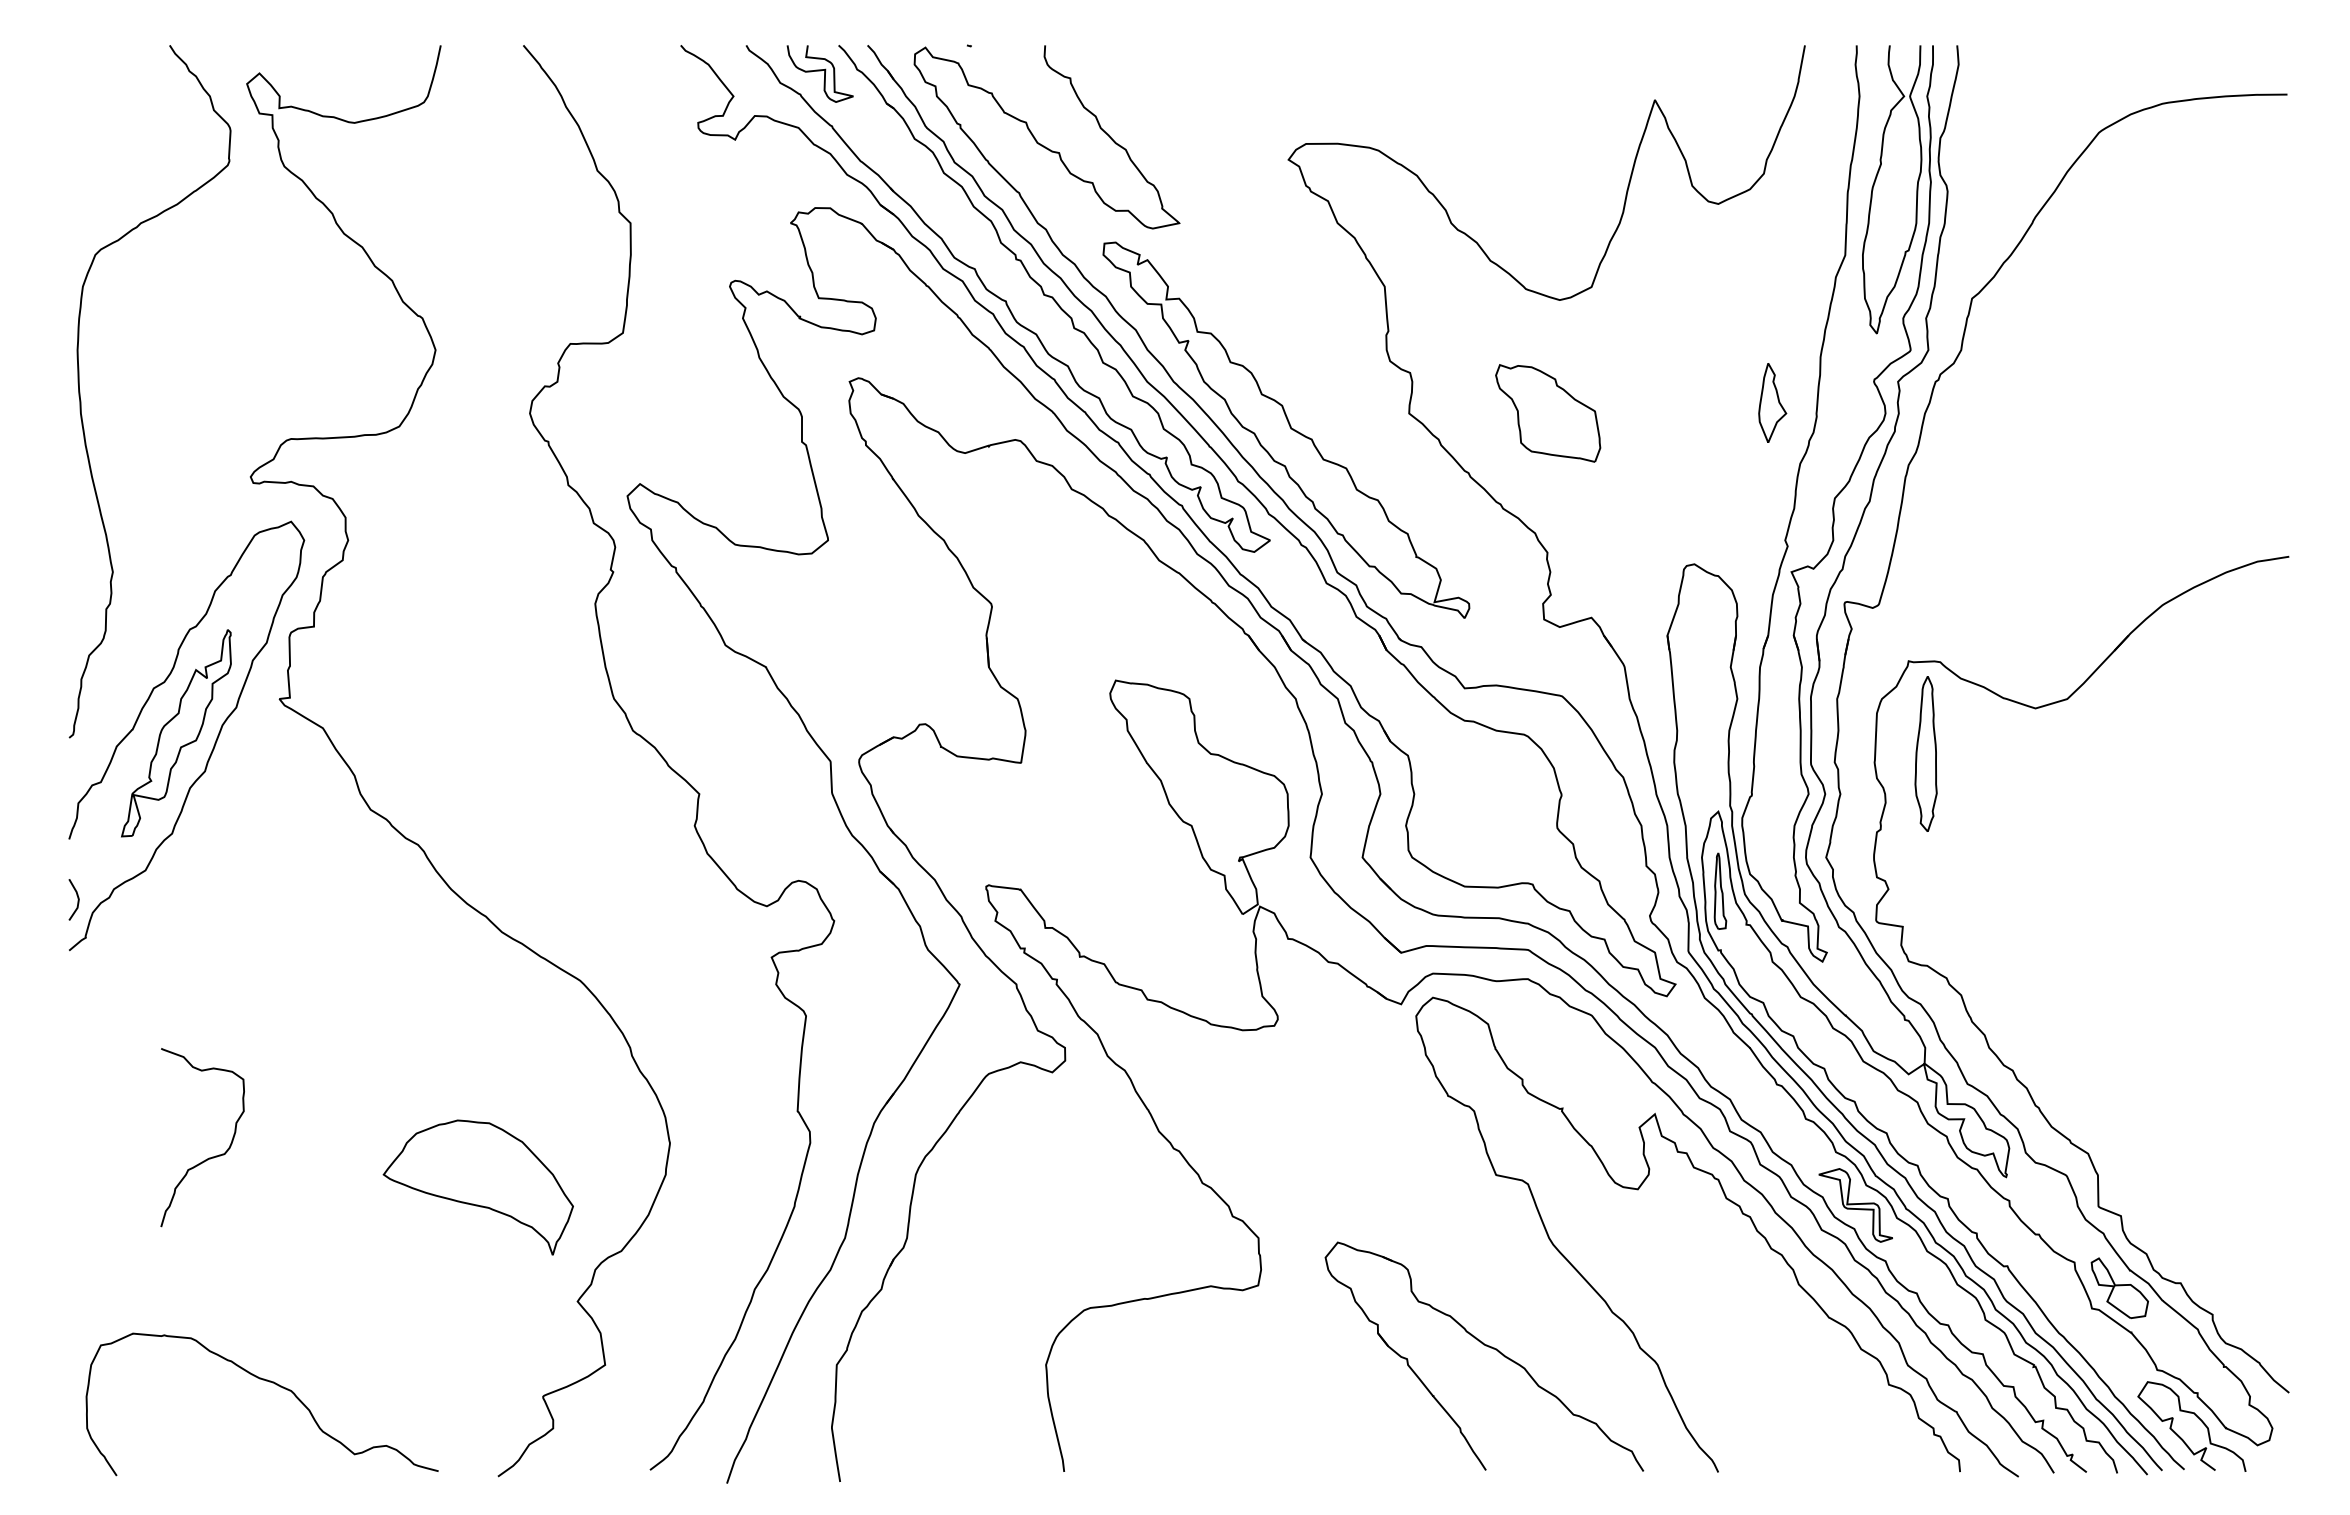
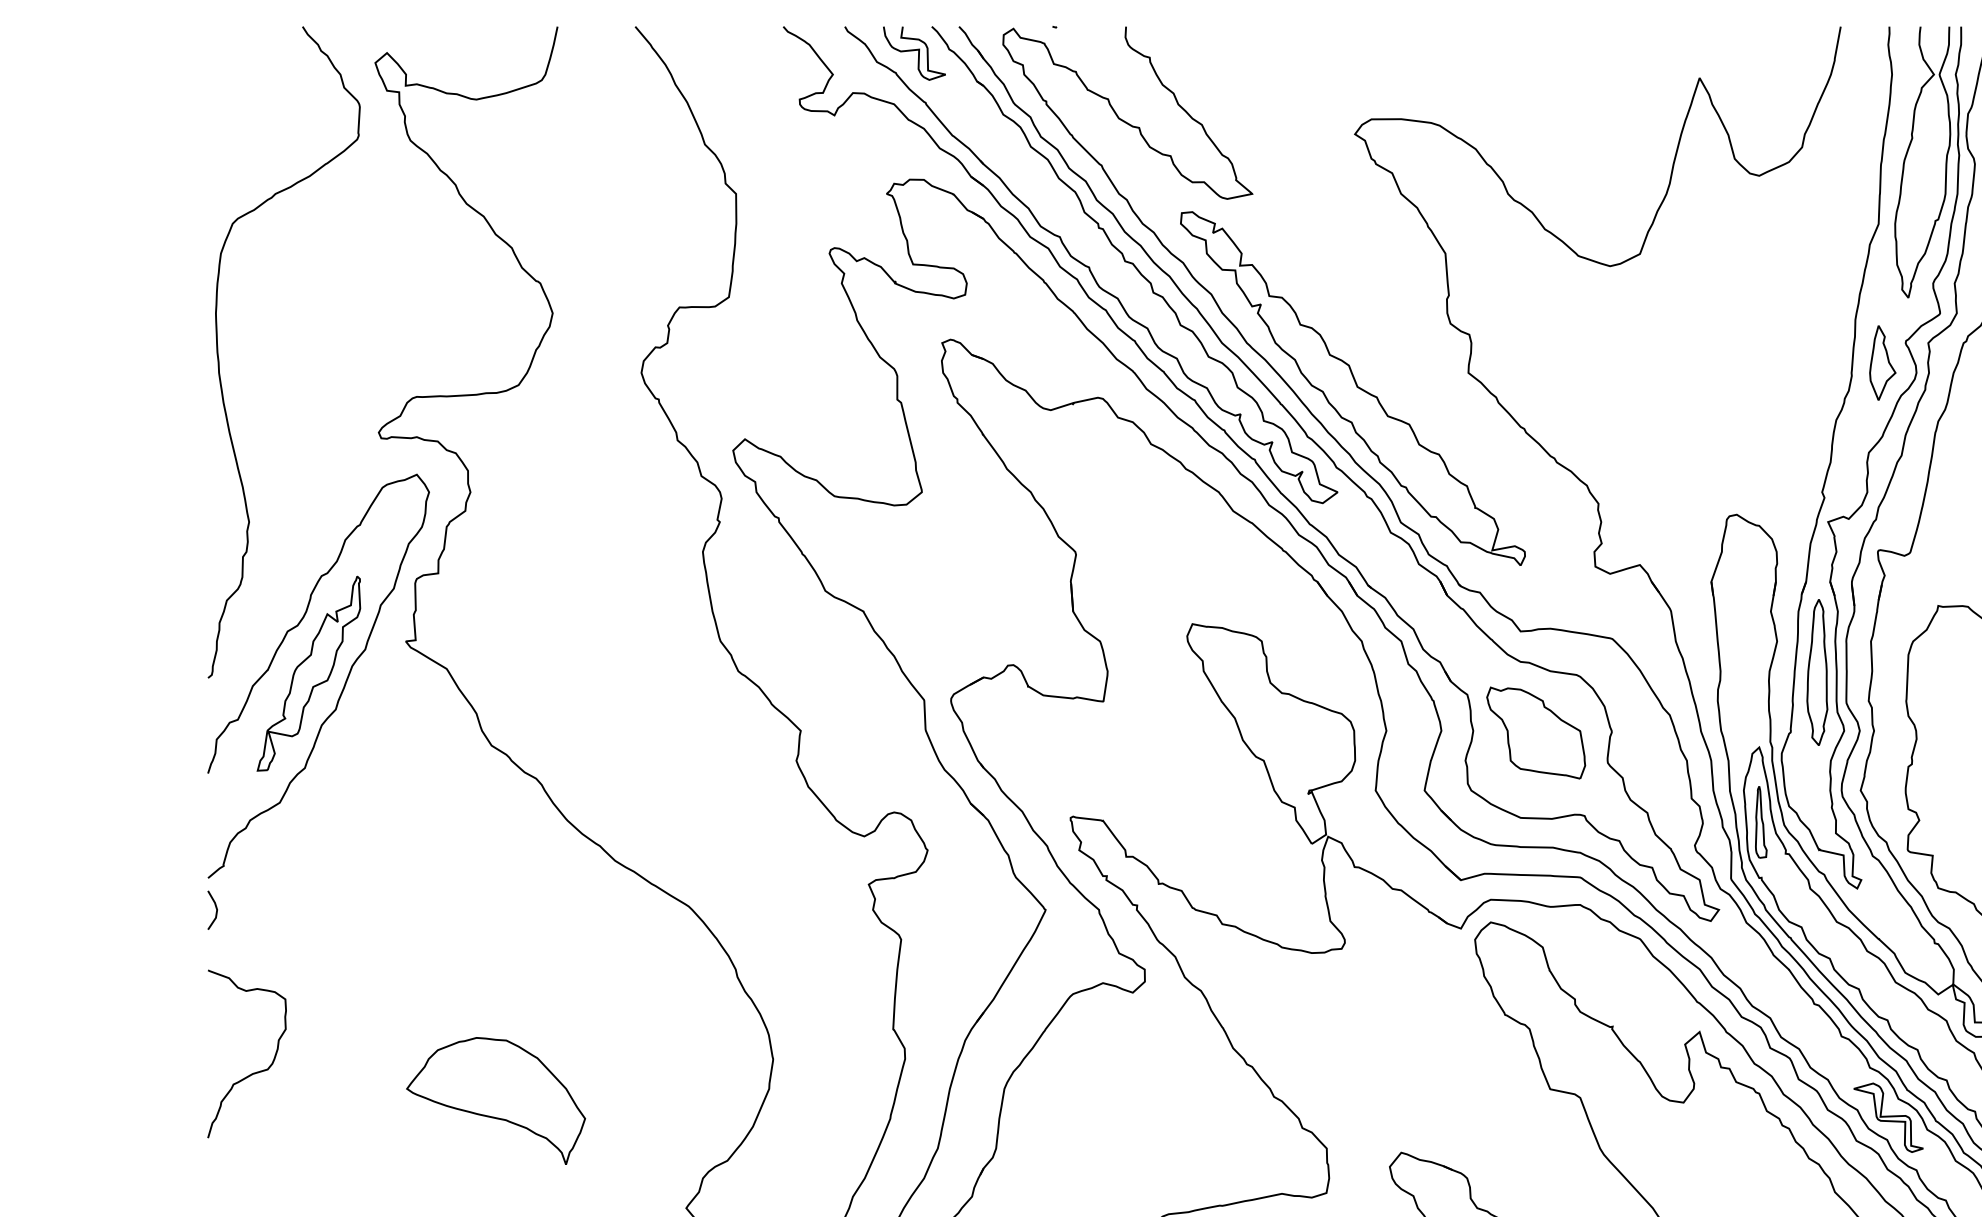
part: (1772, 402) -> (1882, 362), moved
part: (1548, 413) -> (1536, 733), moved
part: (1925, 753) -> (1816, 672), moved
line: (77, 899) -> (215, 909), moved
curve: (209, 1157) -> (253, 1072), moved
part: (477, 1187) -> (495, 1100), moved

